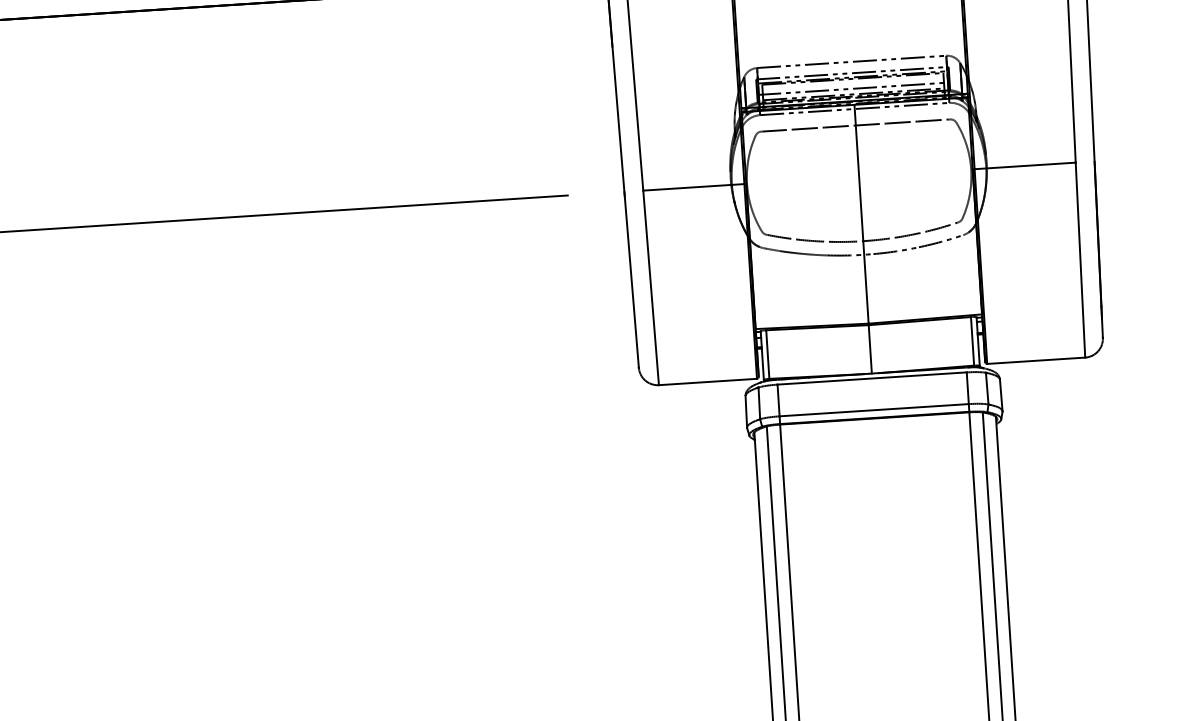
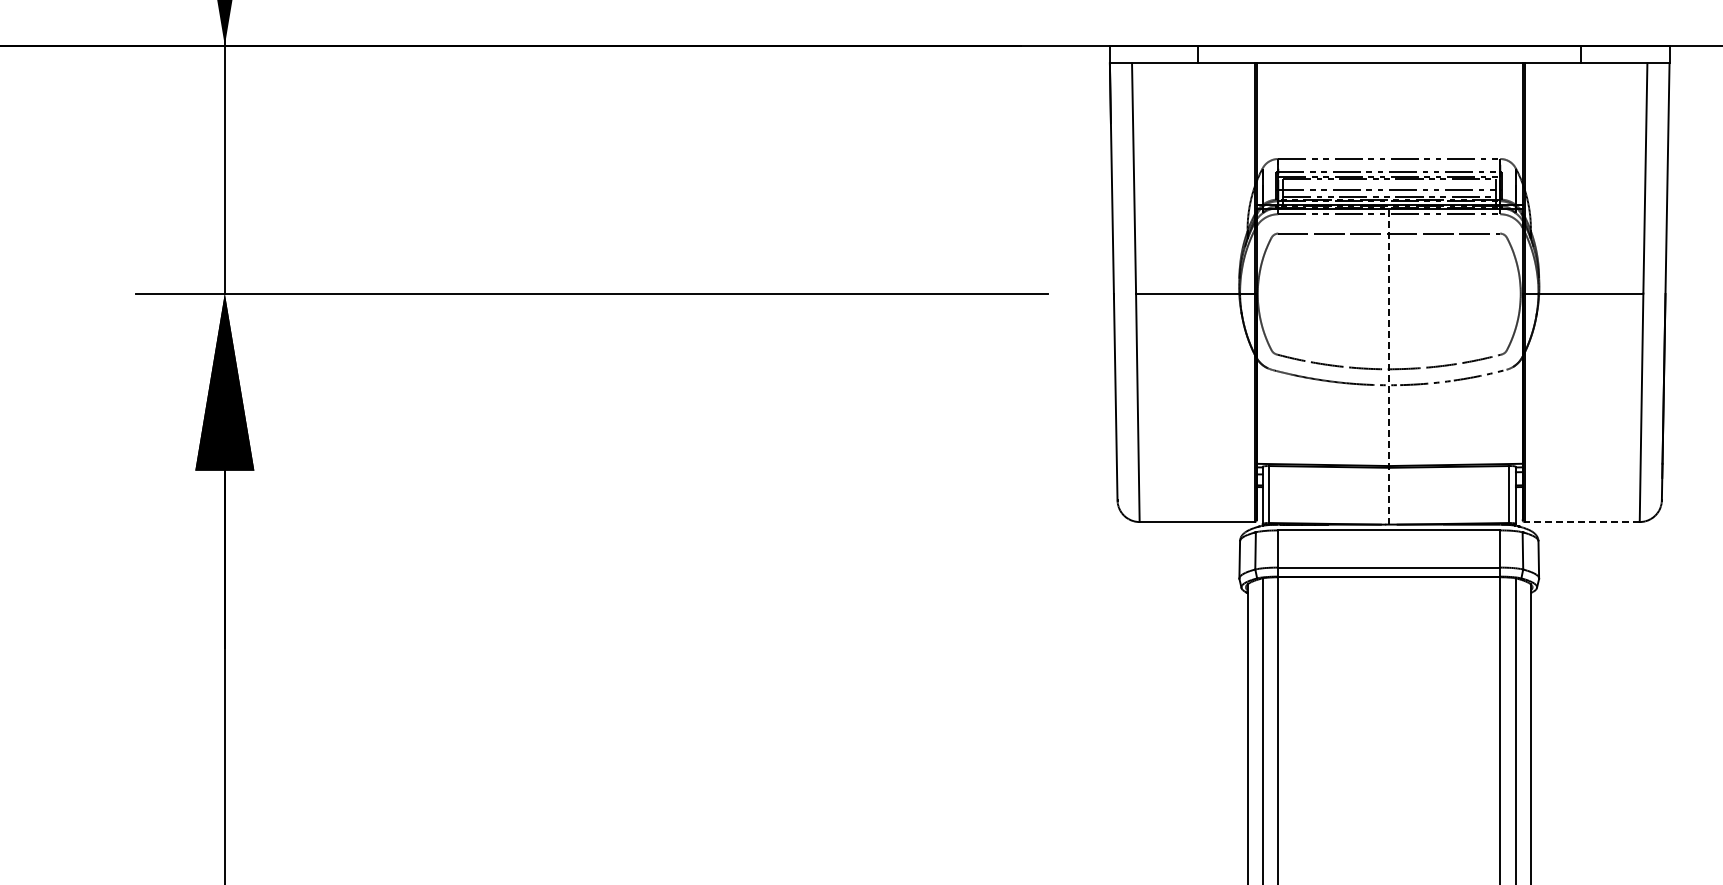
line: (863, 239) -> (1389, 367), solid -> dashed
line: (1035, 361) -> (1581, 522), solid -> dashed

